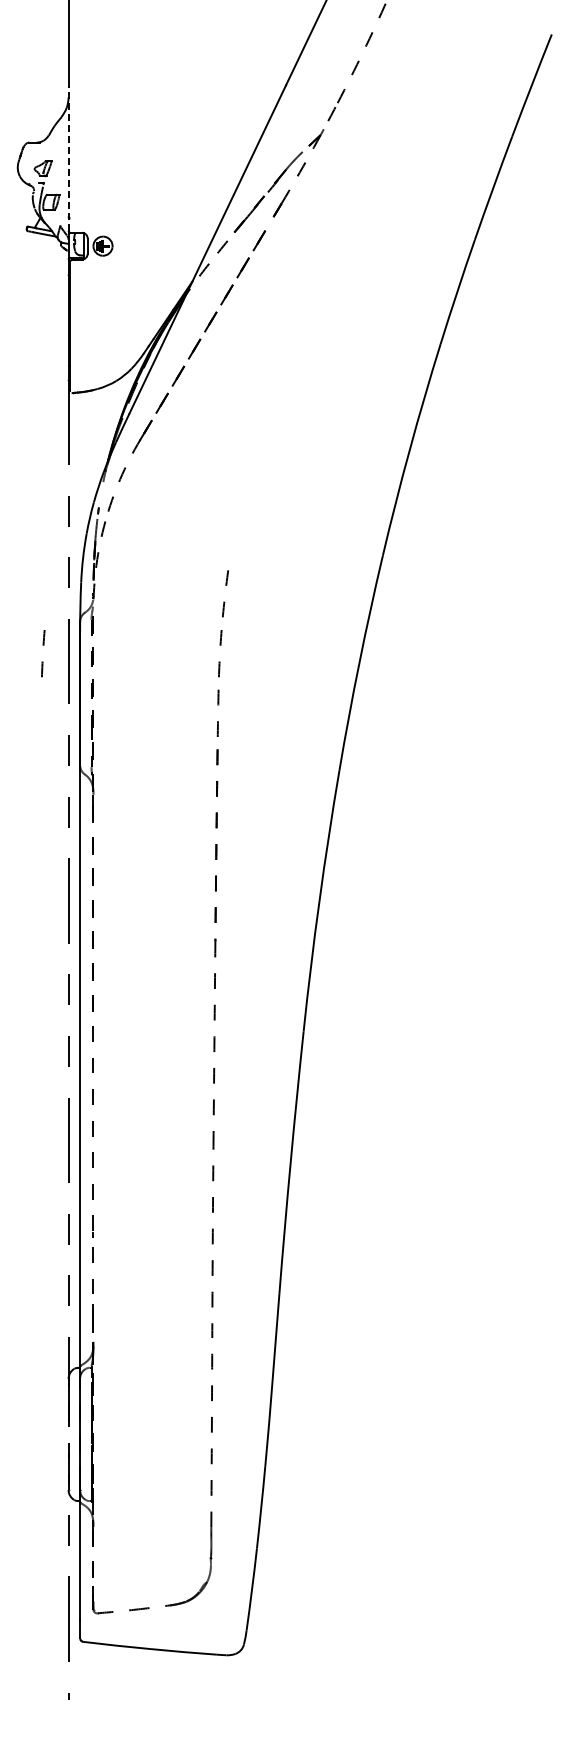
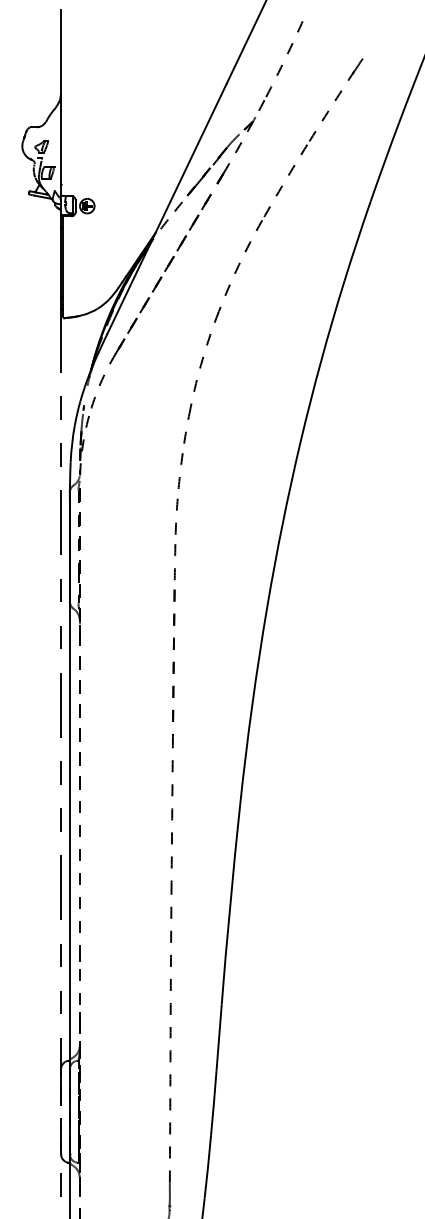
line: (68, 159) -> (61, 140), dashed -> solid
part: (317, 294) -> (250, 242), added
curve: (43, 645) -> (41, 510), removed

